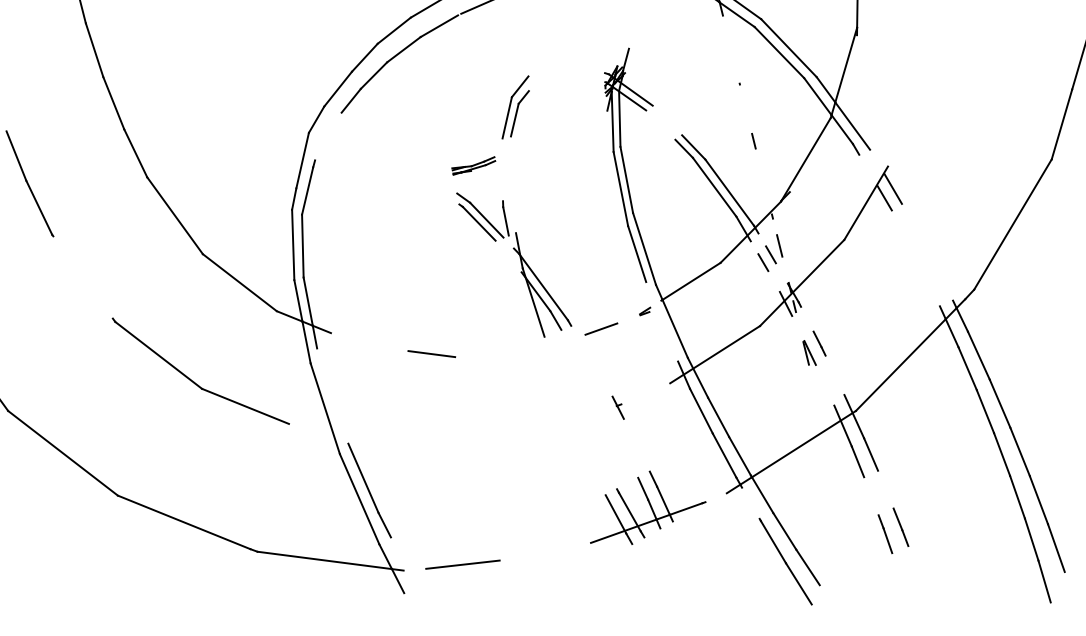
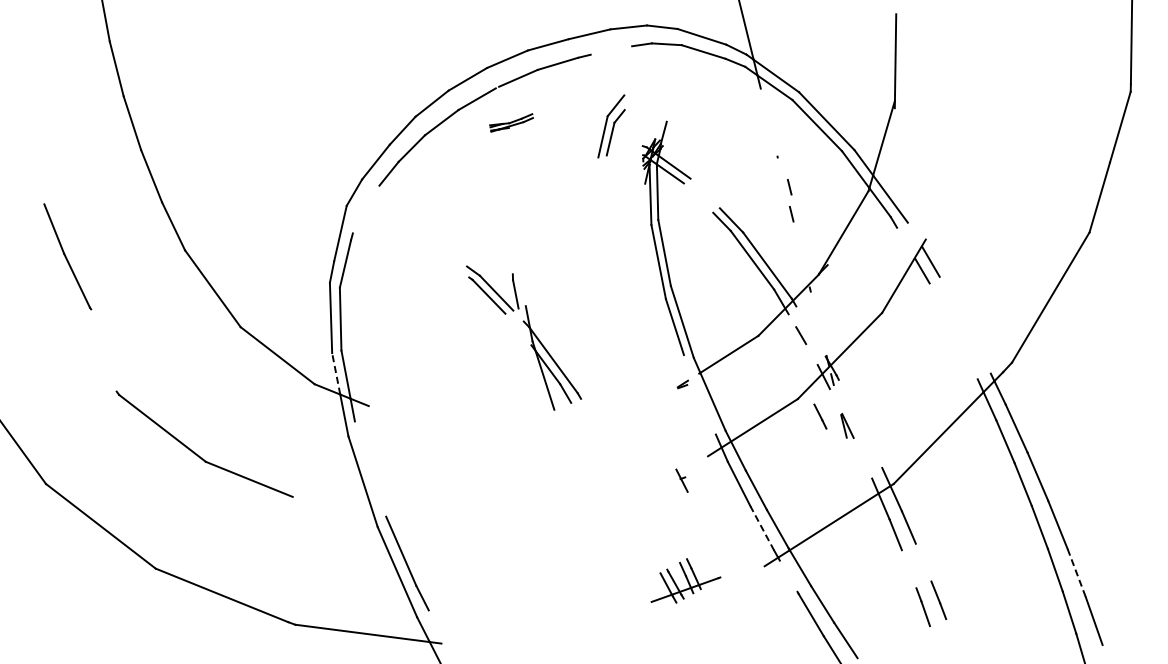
part: (515, 107) -> (611, 126), moved
line: (751, 114) -> (789, 187), added
part: (473, 165) -> (511, 122), moved
part: (773, 249) -> (811, 322), removed
part: (520, 264) -> (530, 337), moved
line: (298, 300) -> (336, 373), solid -> dashed
line: (601, 328) -> (639, 401), removed
line: (819, 343) -> (820, 416), moved
line: (431, 354) -> (469, 427), removed
part: (194, 381) -> (198, 454), moved
part: (617, 407) -> (681, 480), moved
line: (724, 455) -> (762, 528), solid -> dashed
line: (1038, 500) -> (1076, 573), solid -> dashed
part: (647, 507) -> (685, 580), size x0.6
line: (462, 564) -> (500, 637), removed

